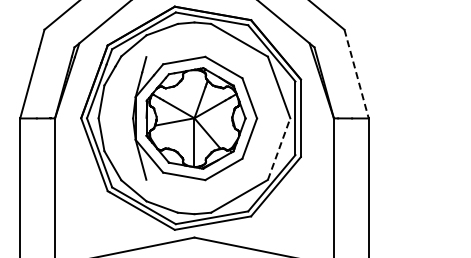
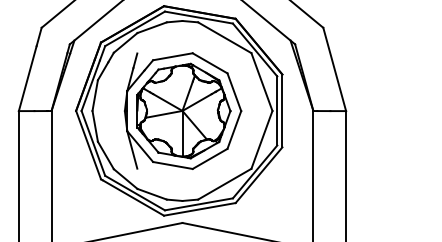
line: (356, 74) -> (334, 69), dashed -> solid
line: (279, 149) -> (262, 140), dashed -> solid

